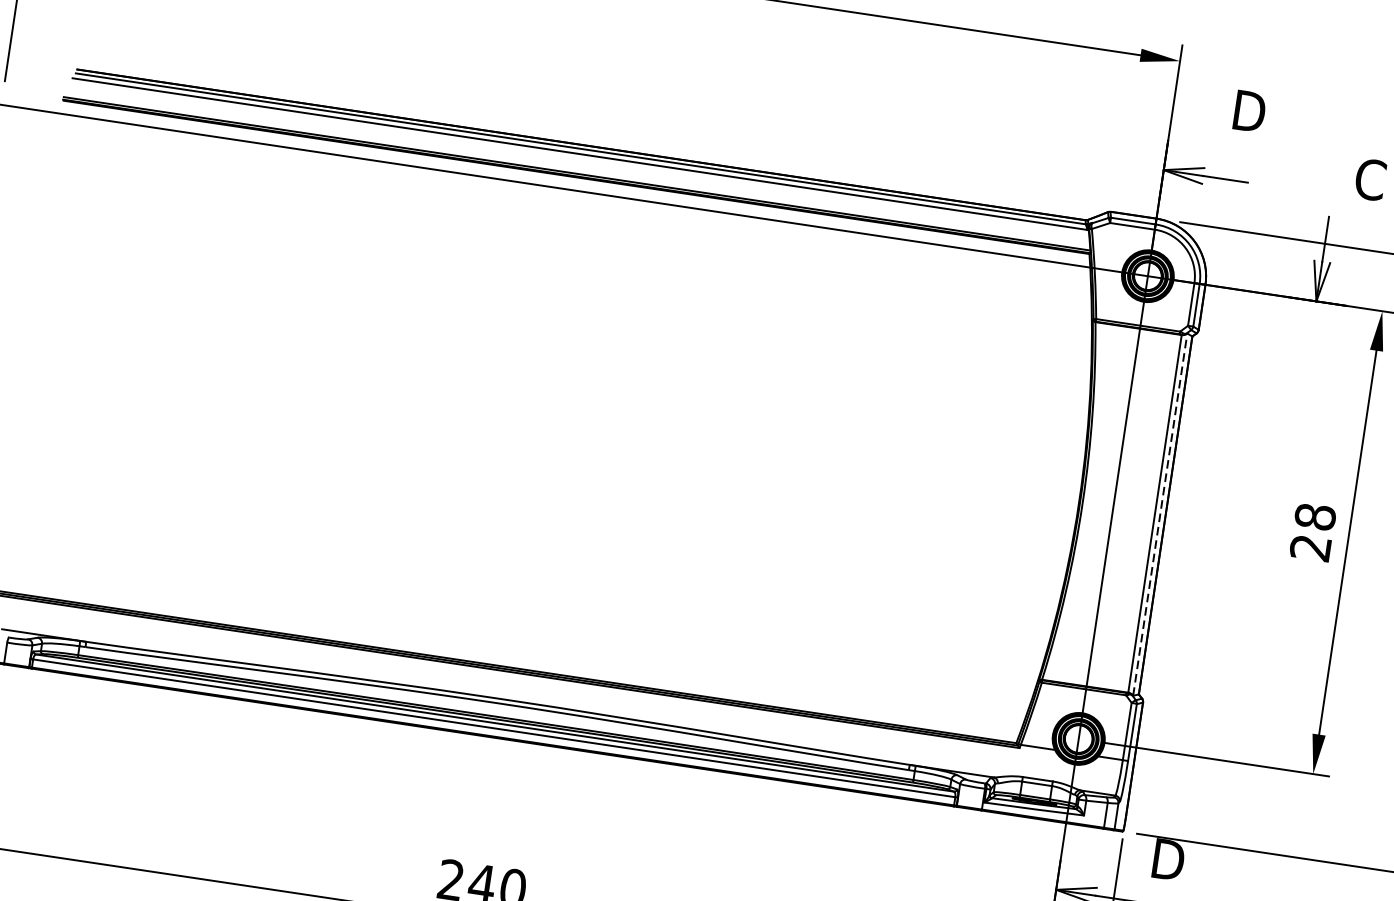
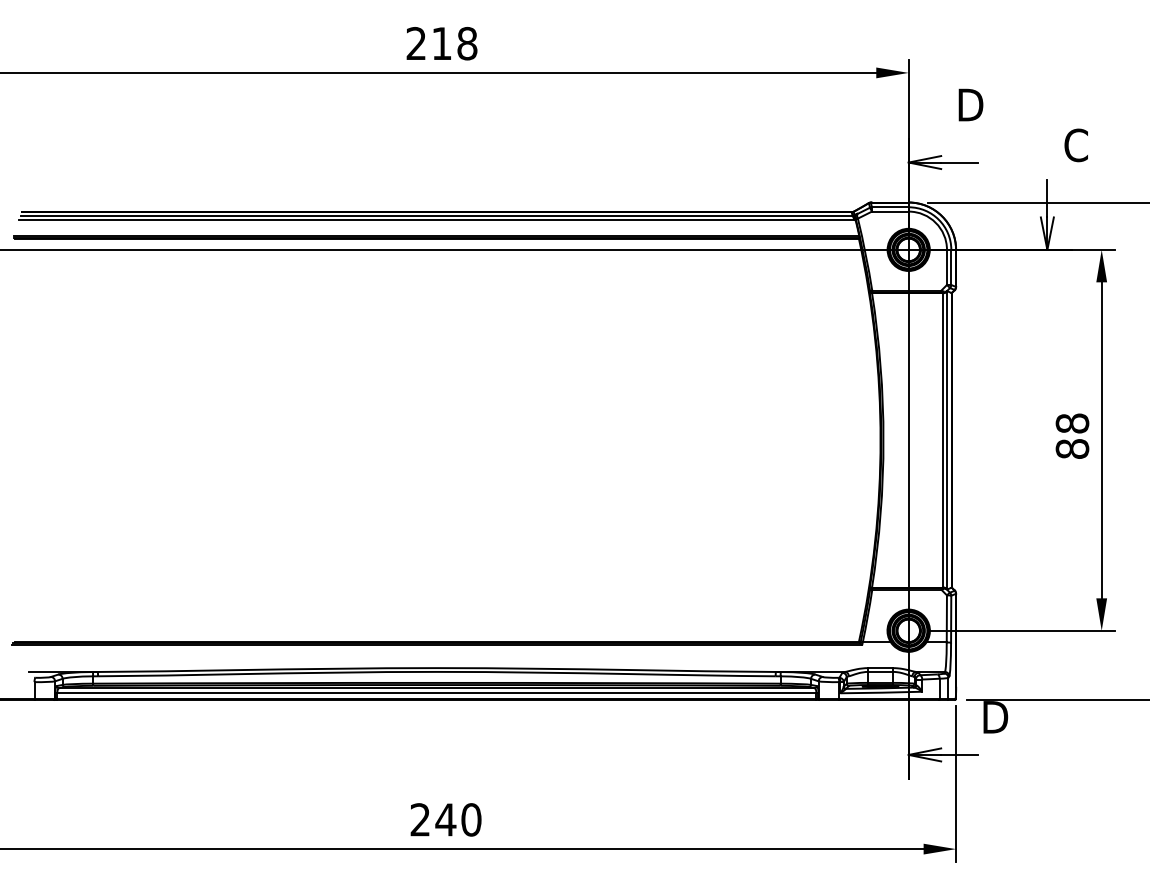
line: (1160, 513) -> (947, 439), dashed -> solid
text: (1310, 547) -> (1072, 448), 28 -> 88

